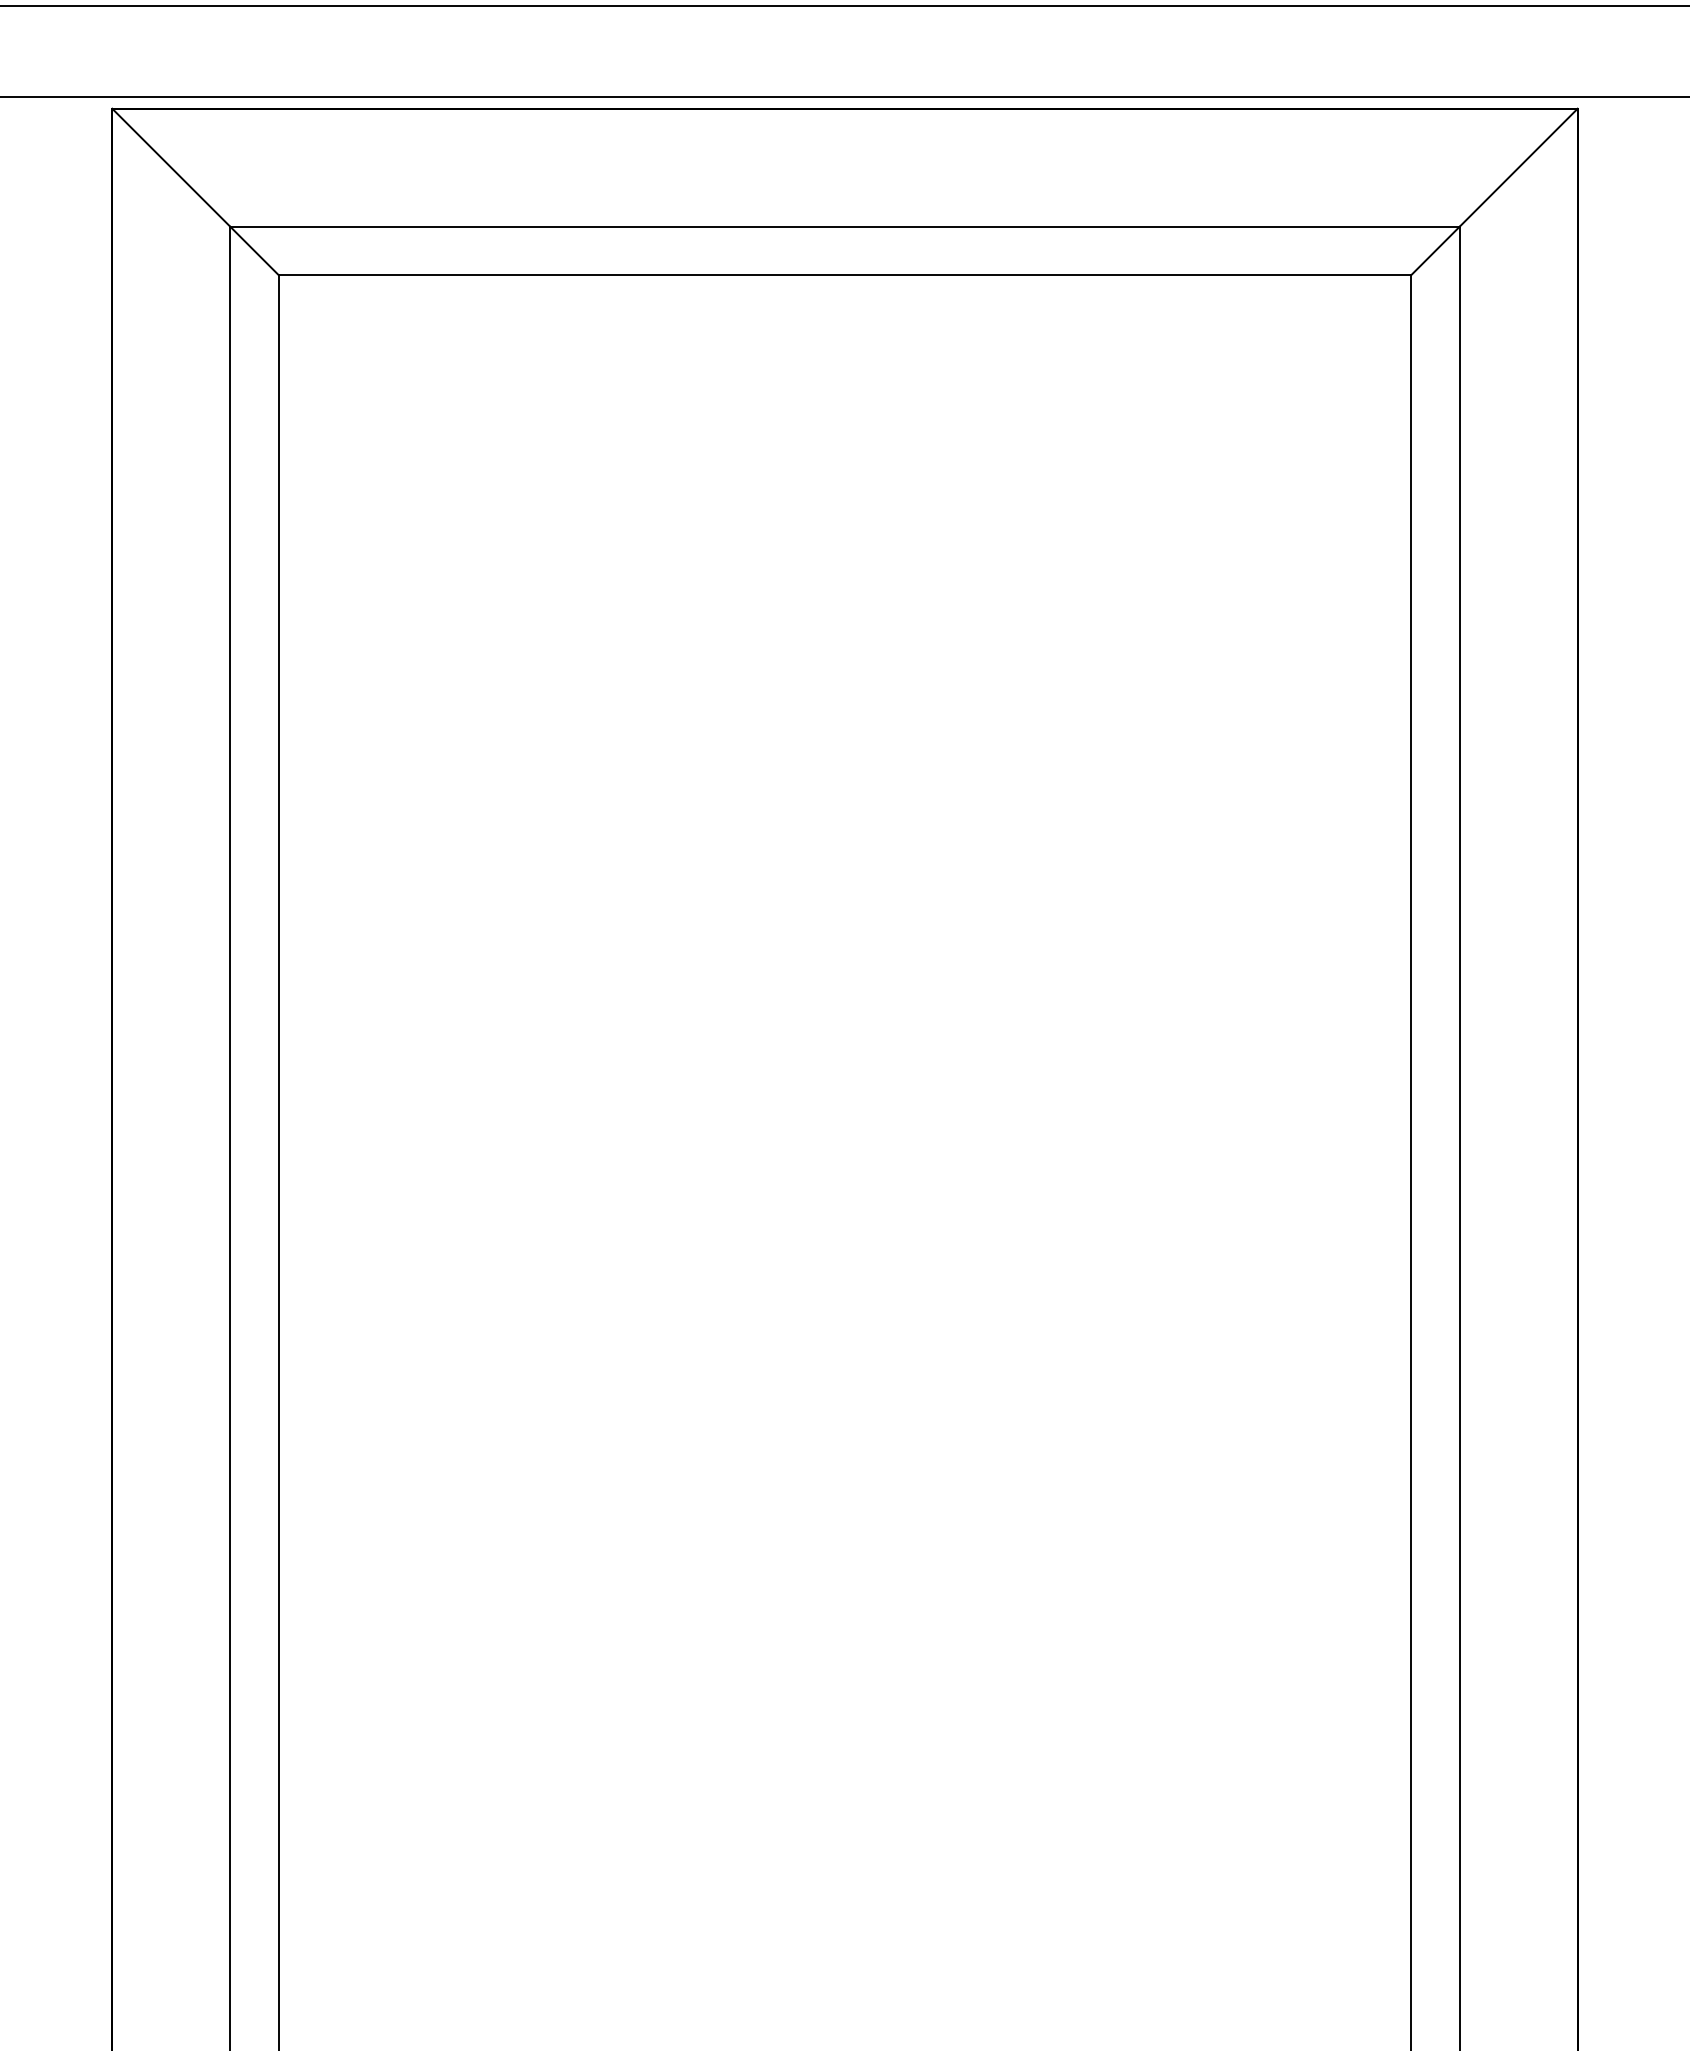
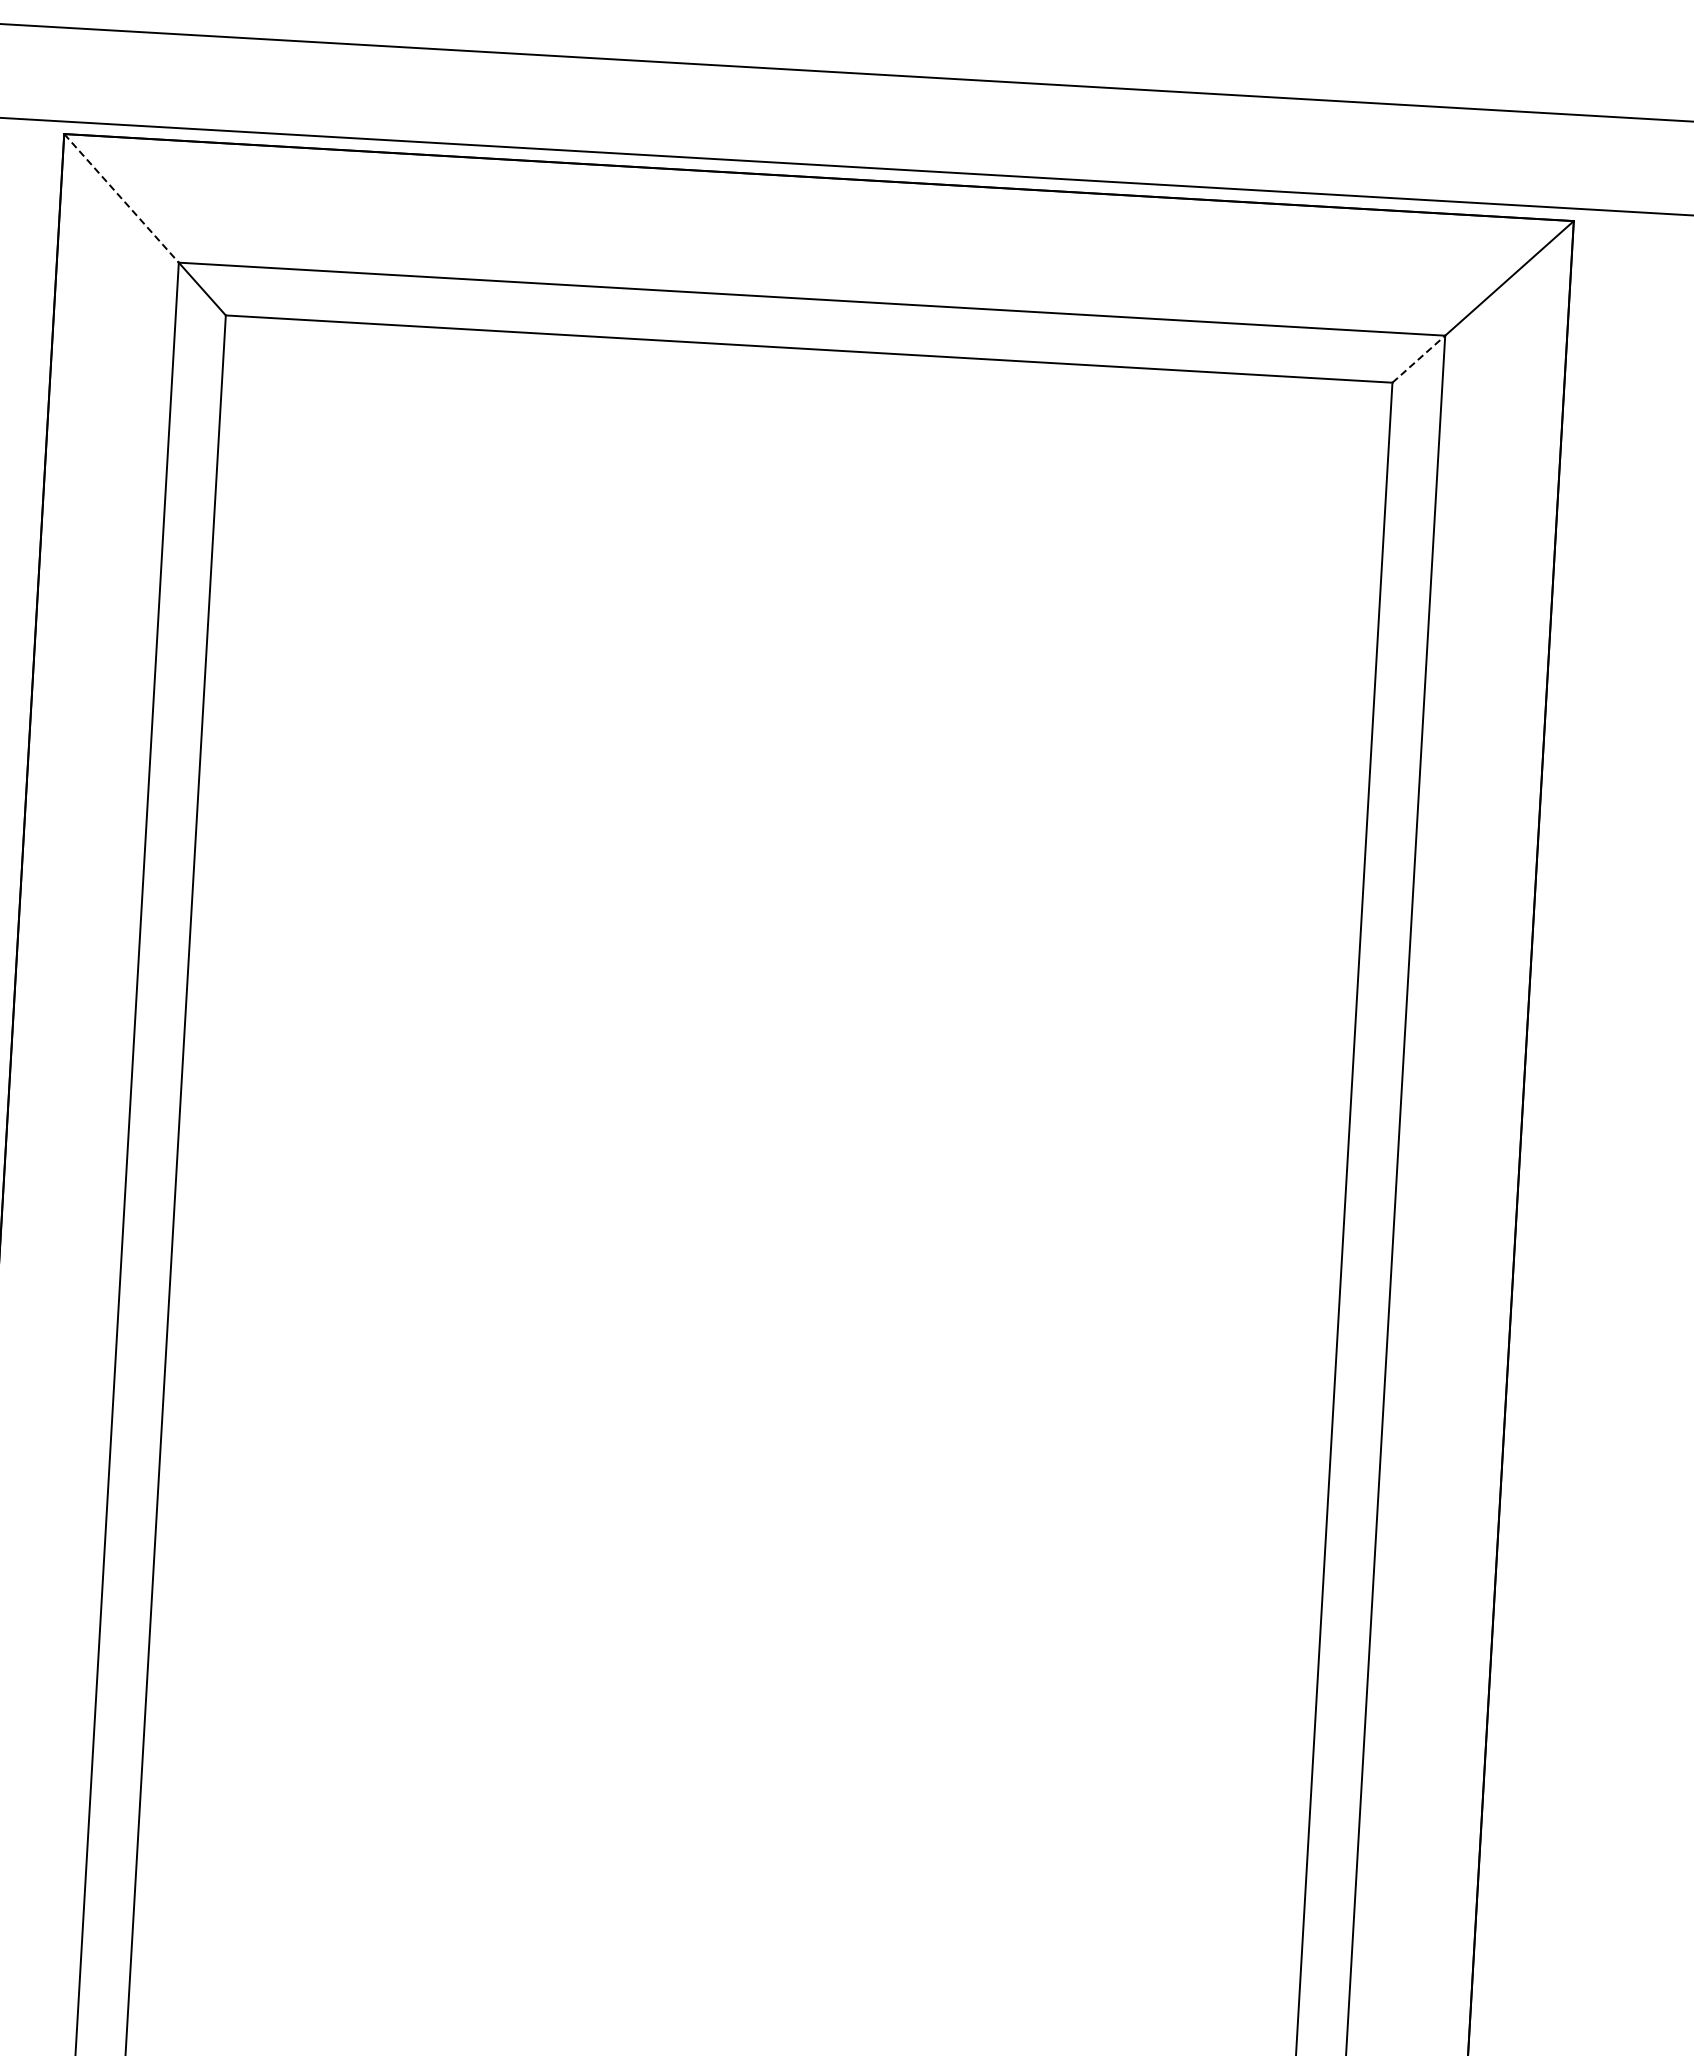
line: (171, 168) -> (121, 199), solid -> dashed
line: (1435, 250) -> (1418, 358), solid -> dashed

